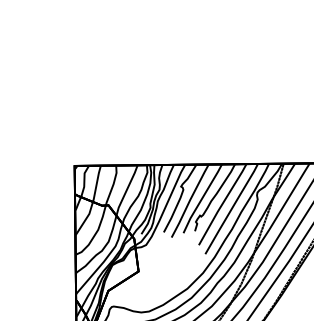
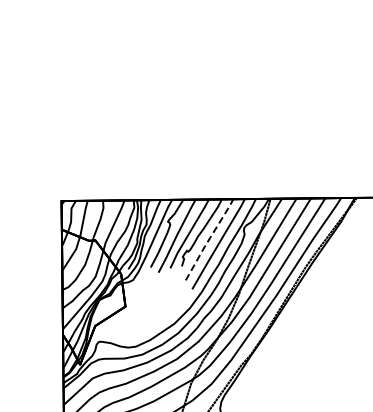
line: (222, 204) -> (209, 239), solid -> dashed

